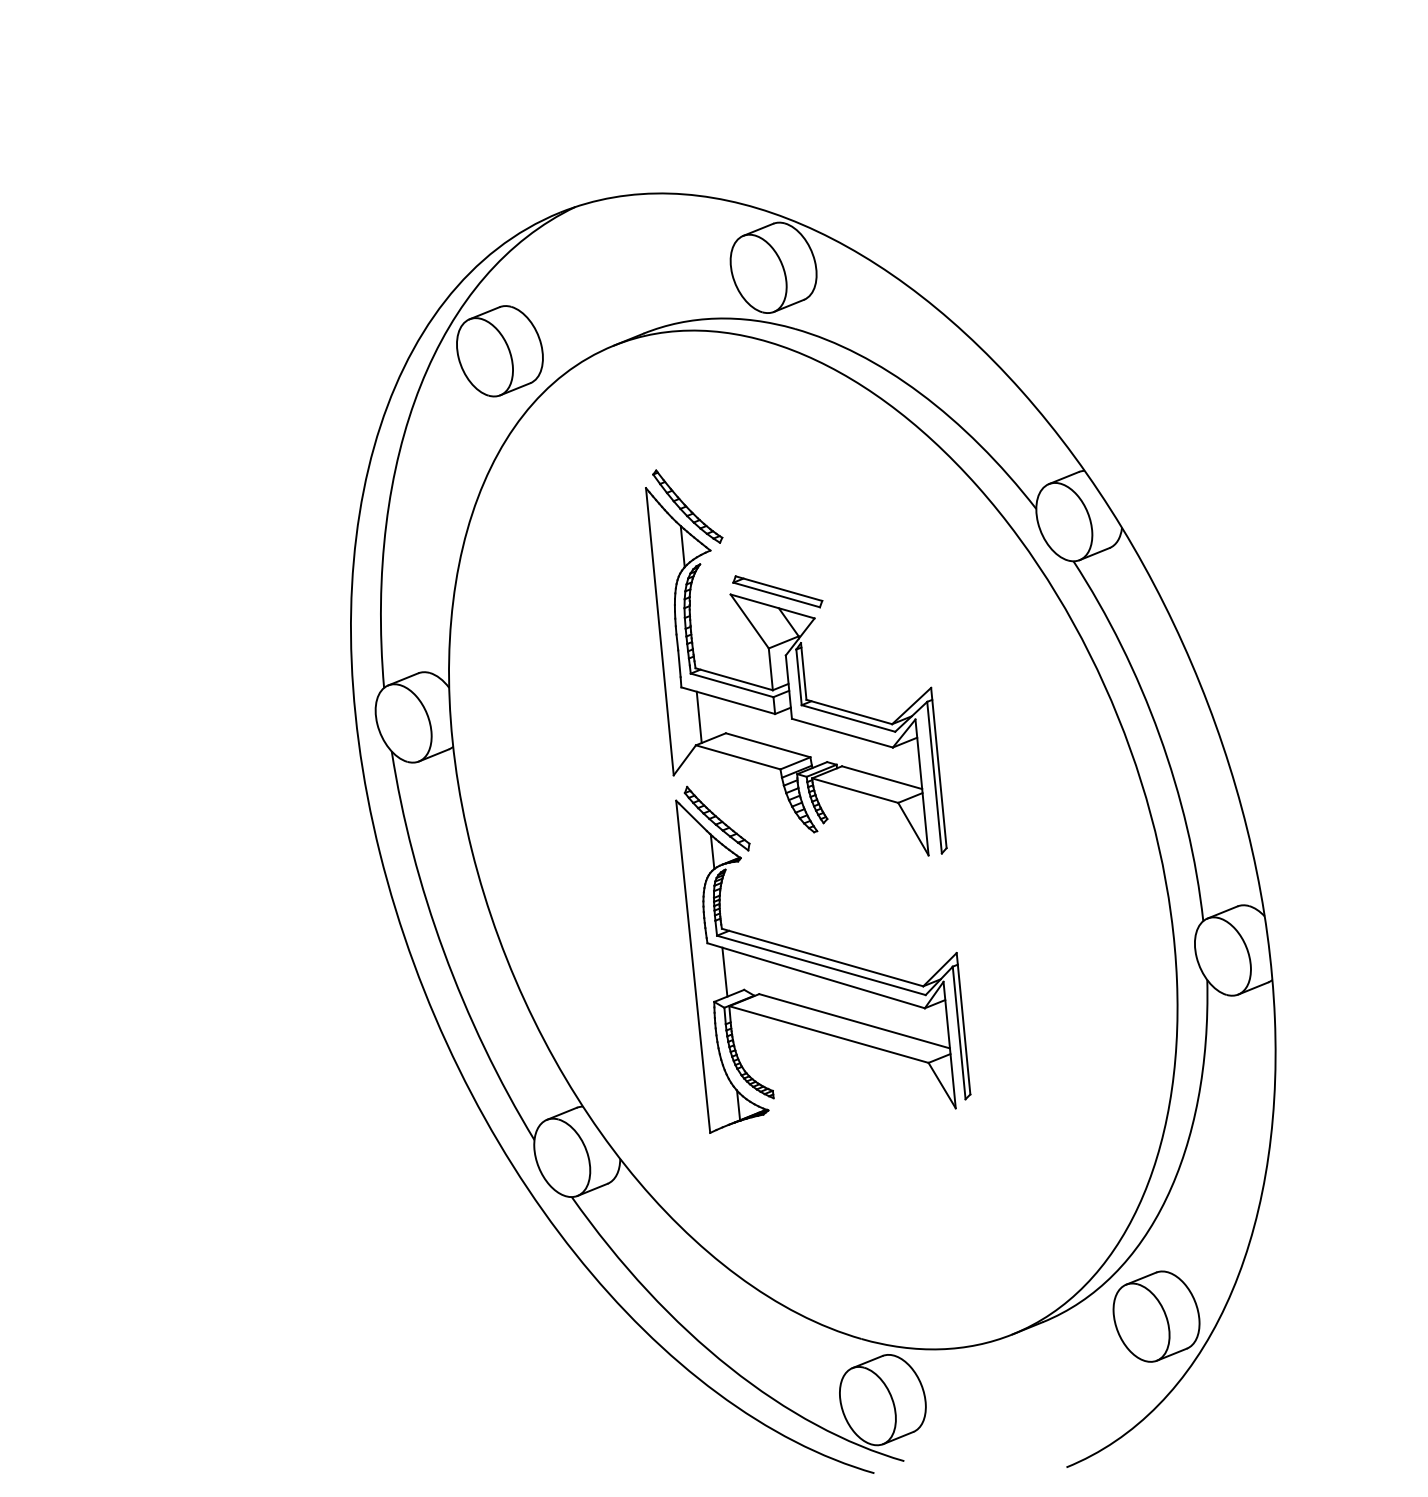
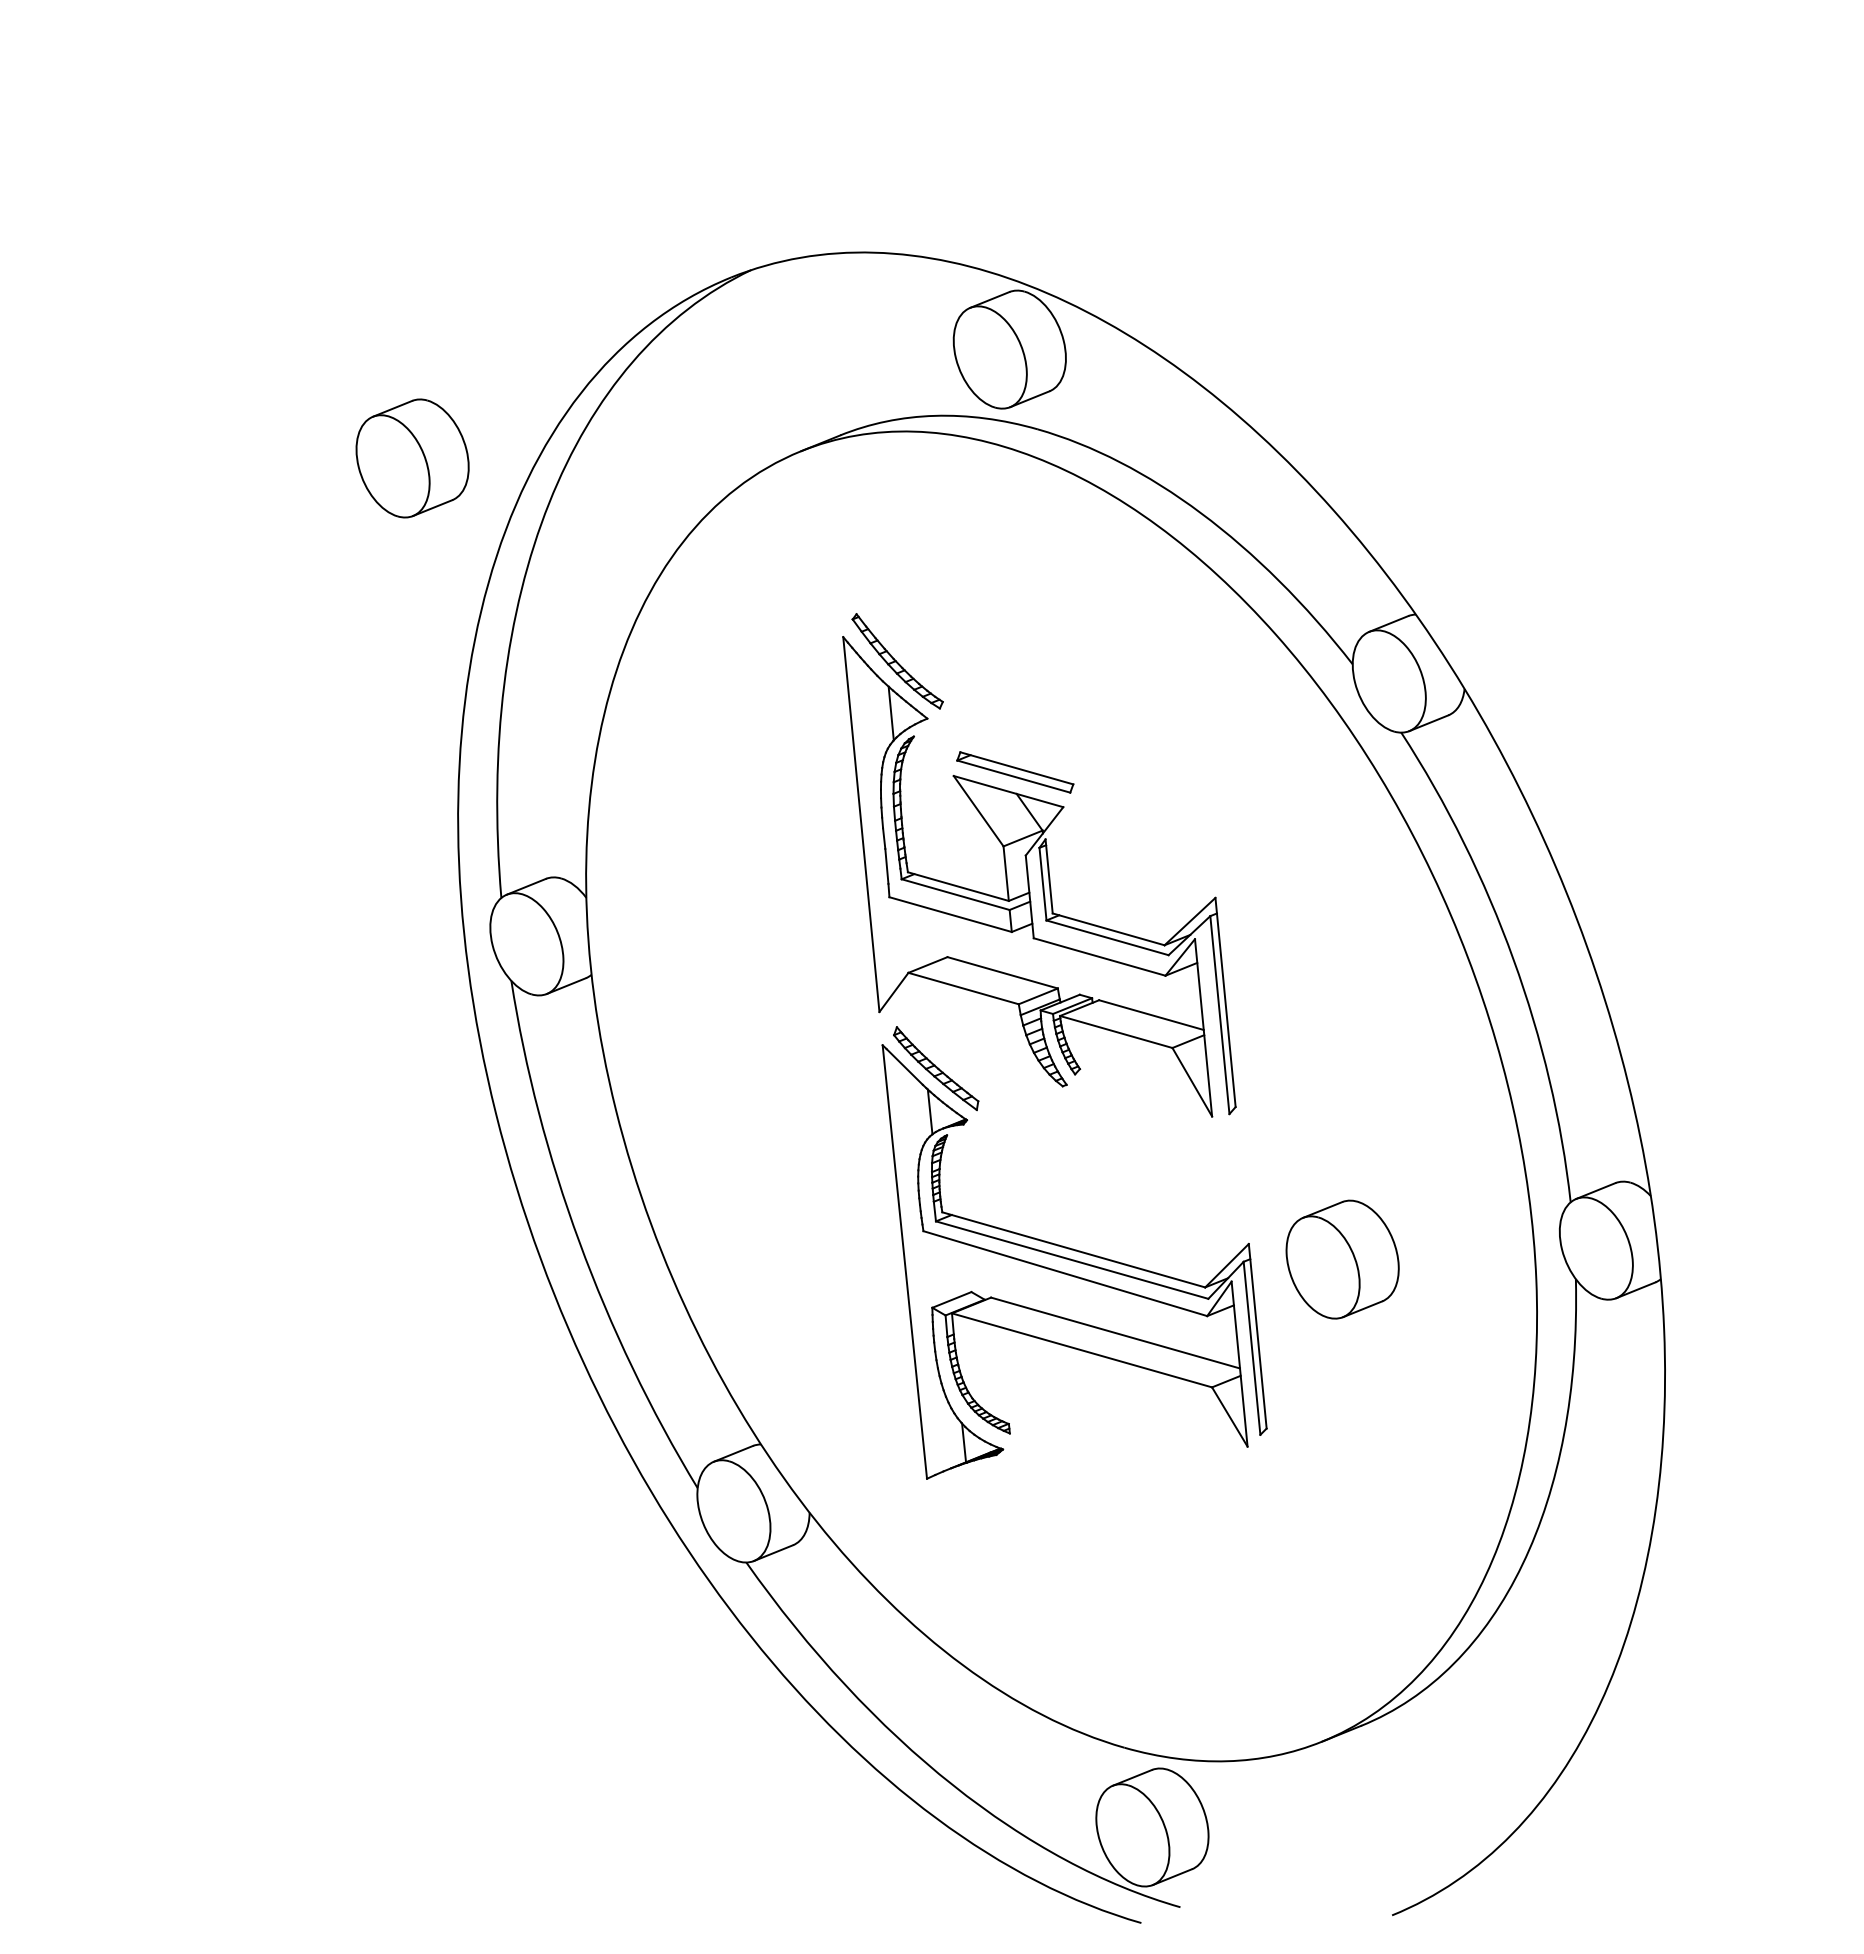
part: (499, 351) -> (412, 458), moved
line: (699, 716) -> (912, 935), removed
line: (724, 971) -> (945, 1268), removed
part: (1156, 1316) -> (1342, 1259), moved

